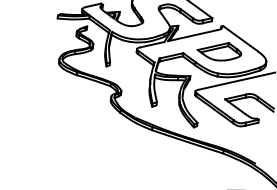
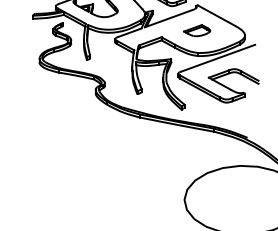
part: (218, 50) -> (196, 30), size x0.6

